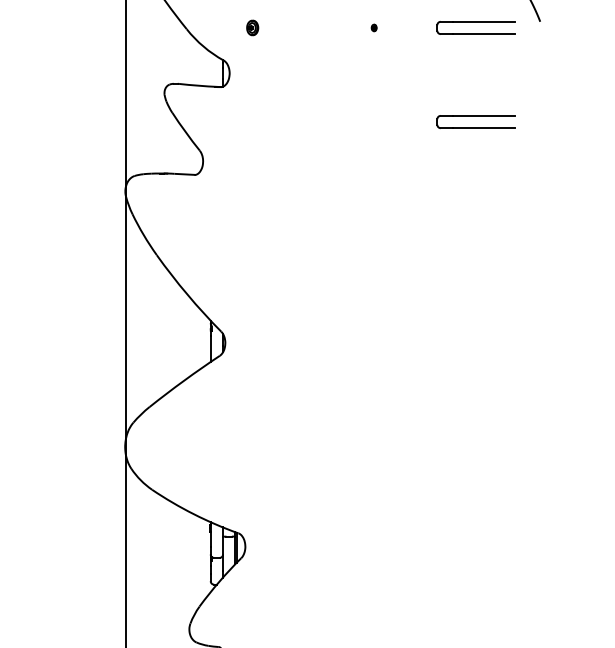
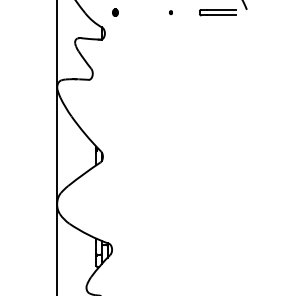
part: (475, 121) -> (217, 55), removed

